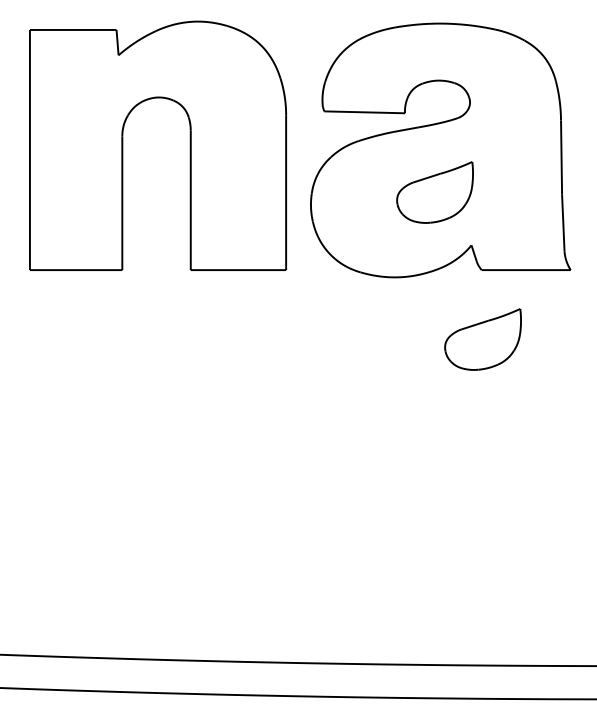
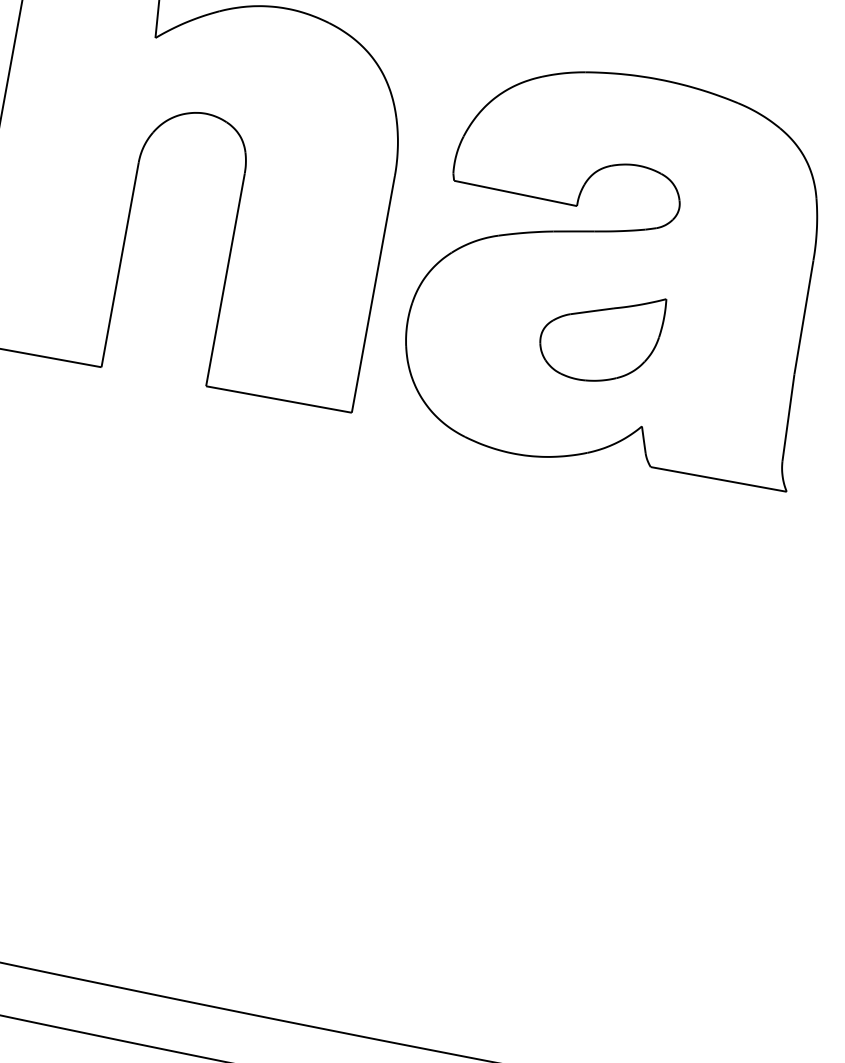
part: (482, 339) -> (632, 573), removed

